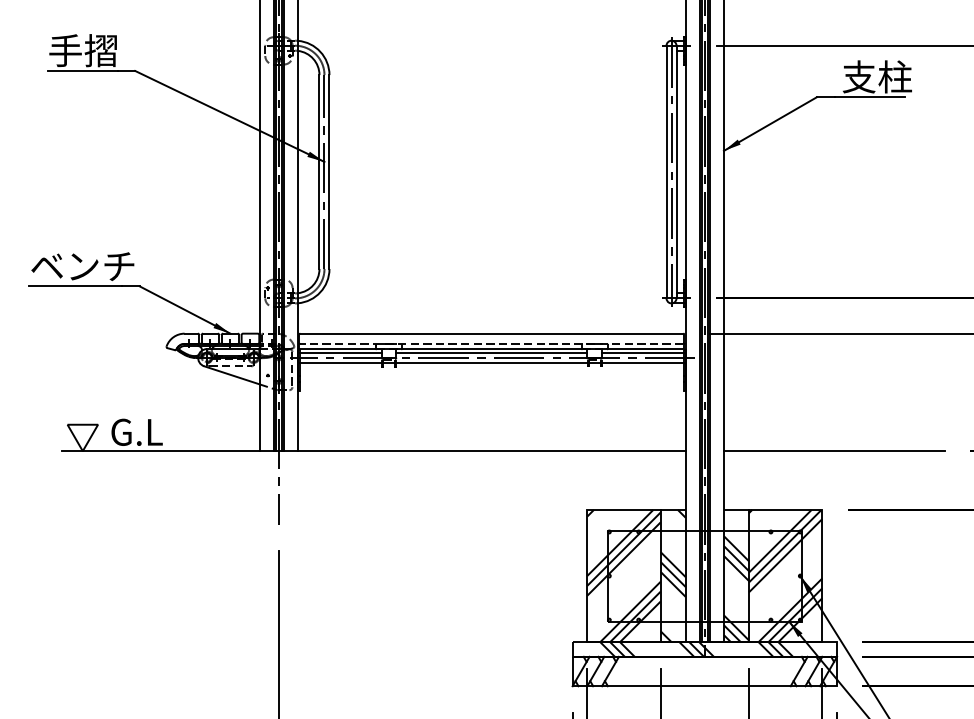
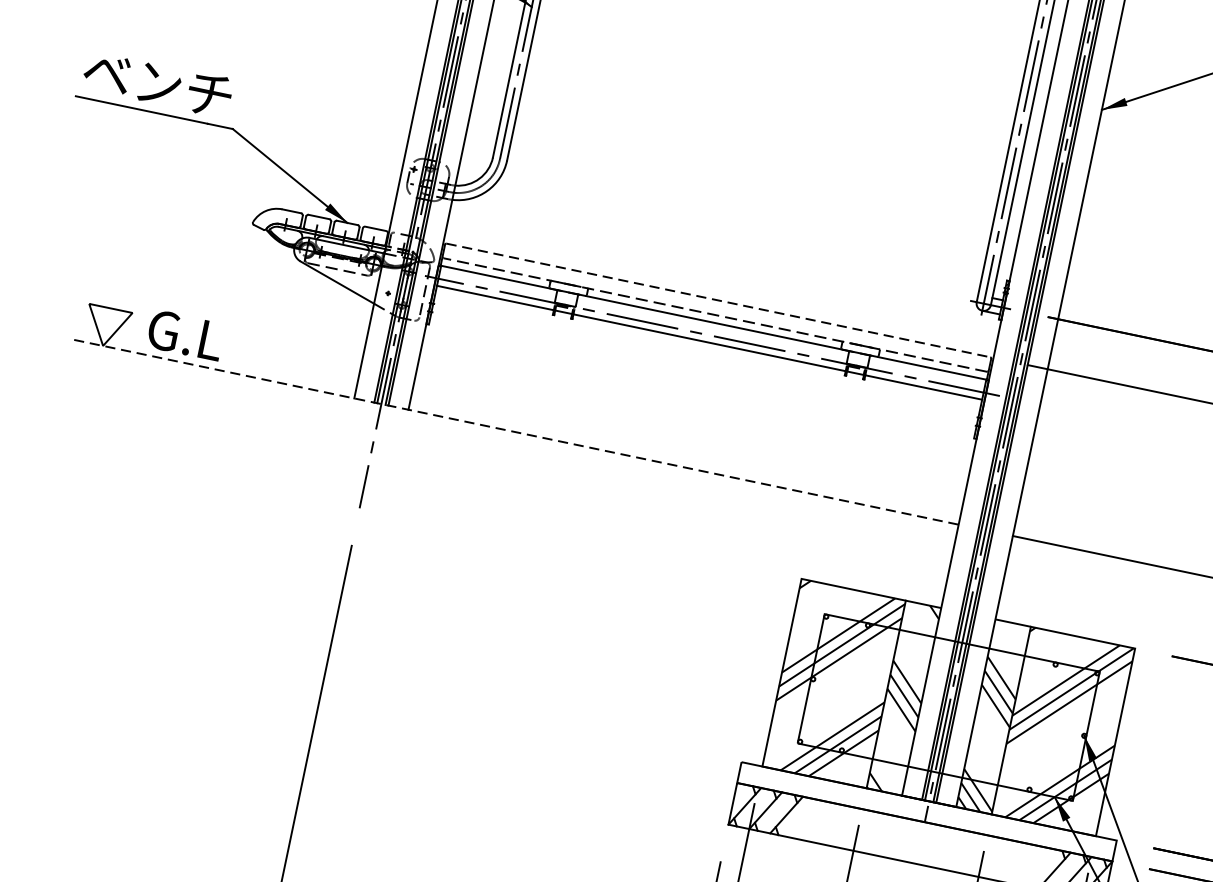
line: (491, 333) -> (717, 300), solid -> dashed
line: (340, 353) -> (497, 283), removed
line: (491, 353) -> (711, 328), removed
line: (642, 353) -> (926, 373), removed
line: (374, 451) -> (516, 432), solid -> dashed
hatch: (696, 649) -> (915, 809), removed

